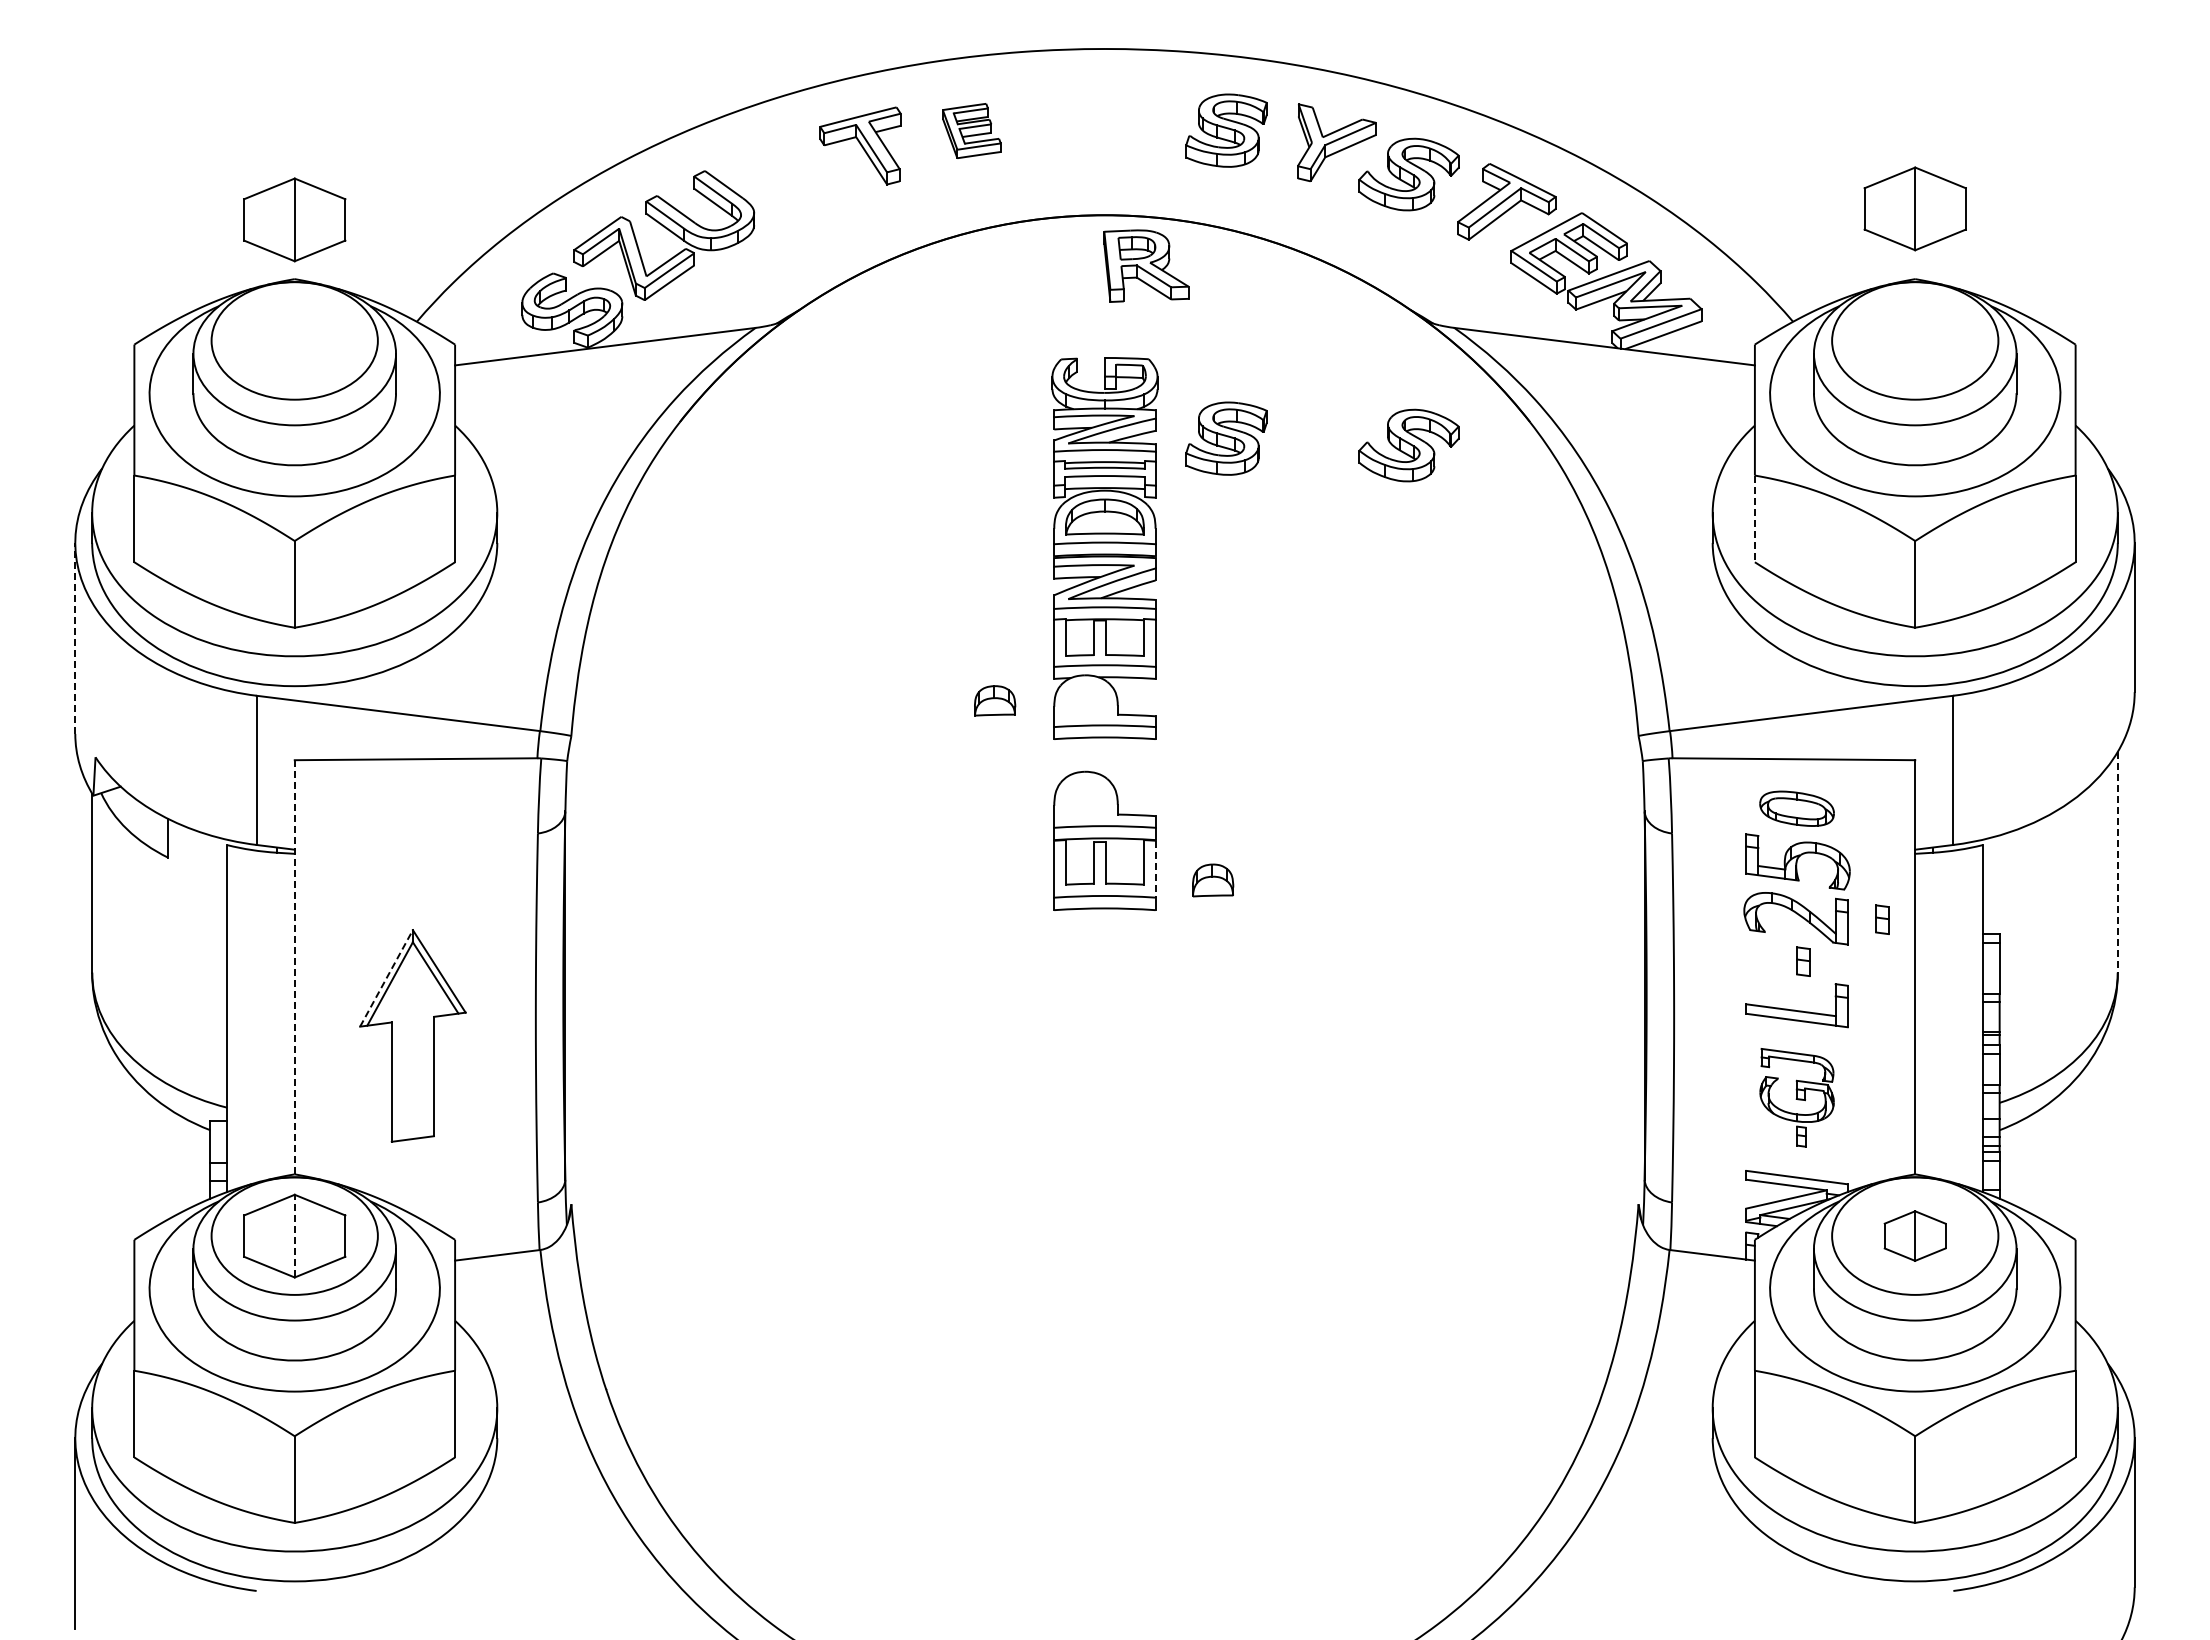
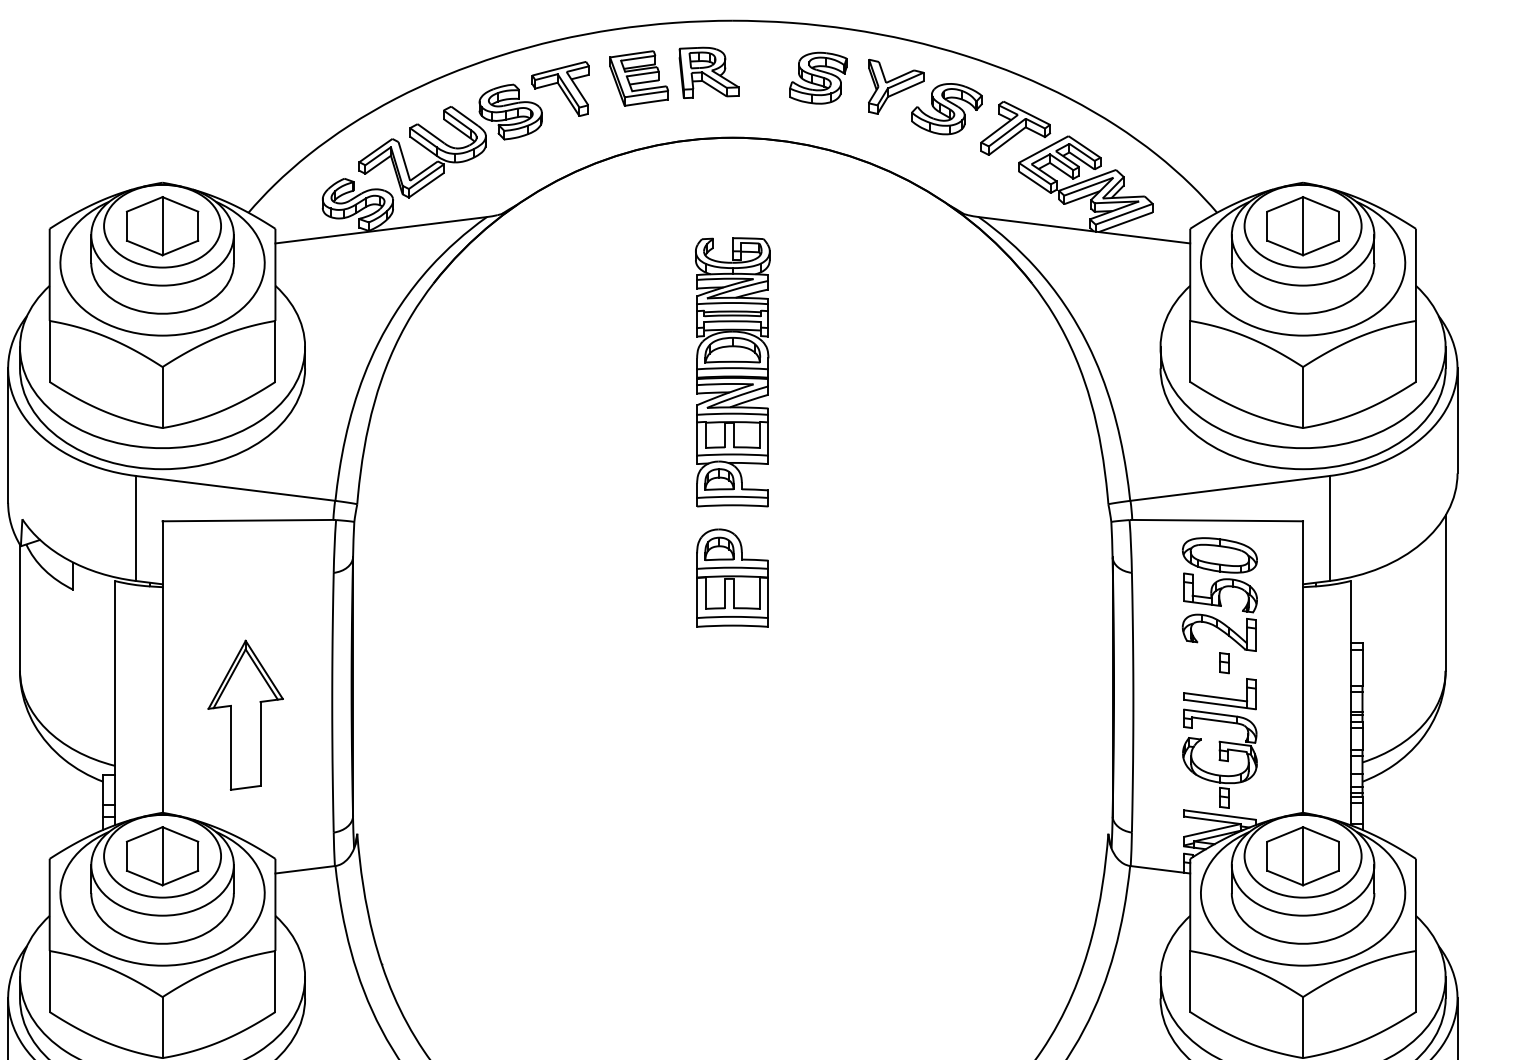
part: (971, 130) -> (638, 78), size x1.43
part: (789, 178) -> (510, 111), added
part: (1914, 208) -> (1302, 225), moved
part: (294, 219) -> (162, 225), moved
part: (1146, 265) -> (709, 72), moved
part: (1226, 438) -> (818, 294), removed
part: (1408, 445) -> (946, 299), removed
line: (1754, 519) -> (1189, 351), dashed -> solid
line: (75, 637) -> (8, 434), dashed -> solid
part: (995, 700) -> (719, 479), moved
part: (1796, 808) -> (1219, 555), size x1.43
line: (2117, 862) -> (1445, 593), dashed -> solid
line: (1155, 869) -> (768, 598), dashed -> solid
part: (1213, 880) -> (719, 548), moved
part: (1882, 919) -> (1280, 633), removed
line: (294, 966) -> (162, 666), dashed -> solid
line: (386, 978) -> (227, 674), dashed -> solid
part: (1796, 1097) -> (1219, 758), size x1.43
line: (294, 1235) -> (162, 855), dashed -> solid
part: (1914, 1235) -> (1302, 855), size x1.67

